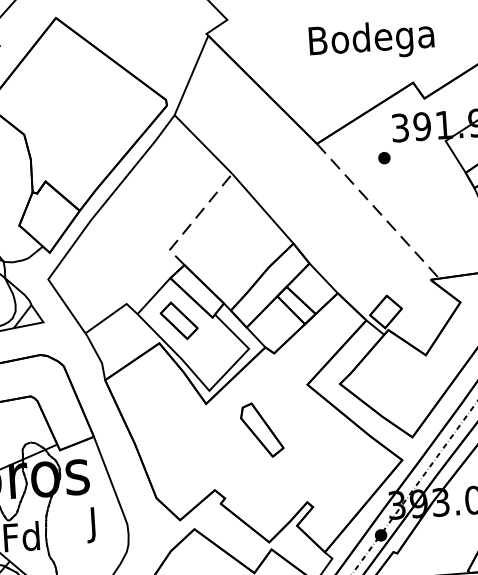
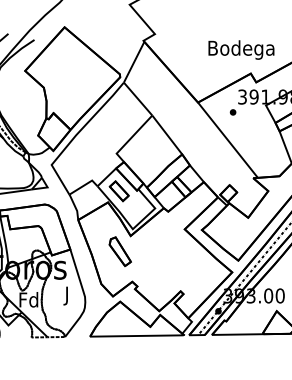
text: (371, 39) -> (241, 49), moved
line: (379, 211) -> (228, 140), dashed -> solid
line: (194, 221) -> (130, 139), dashed -> solid
part: (260, 429) -> (119, 251), moved

